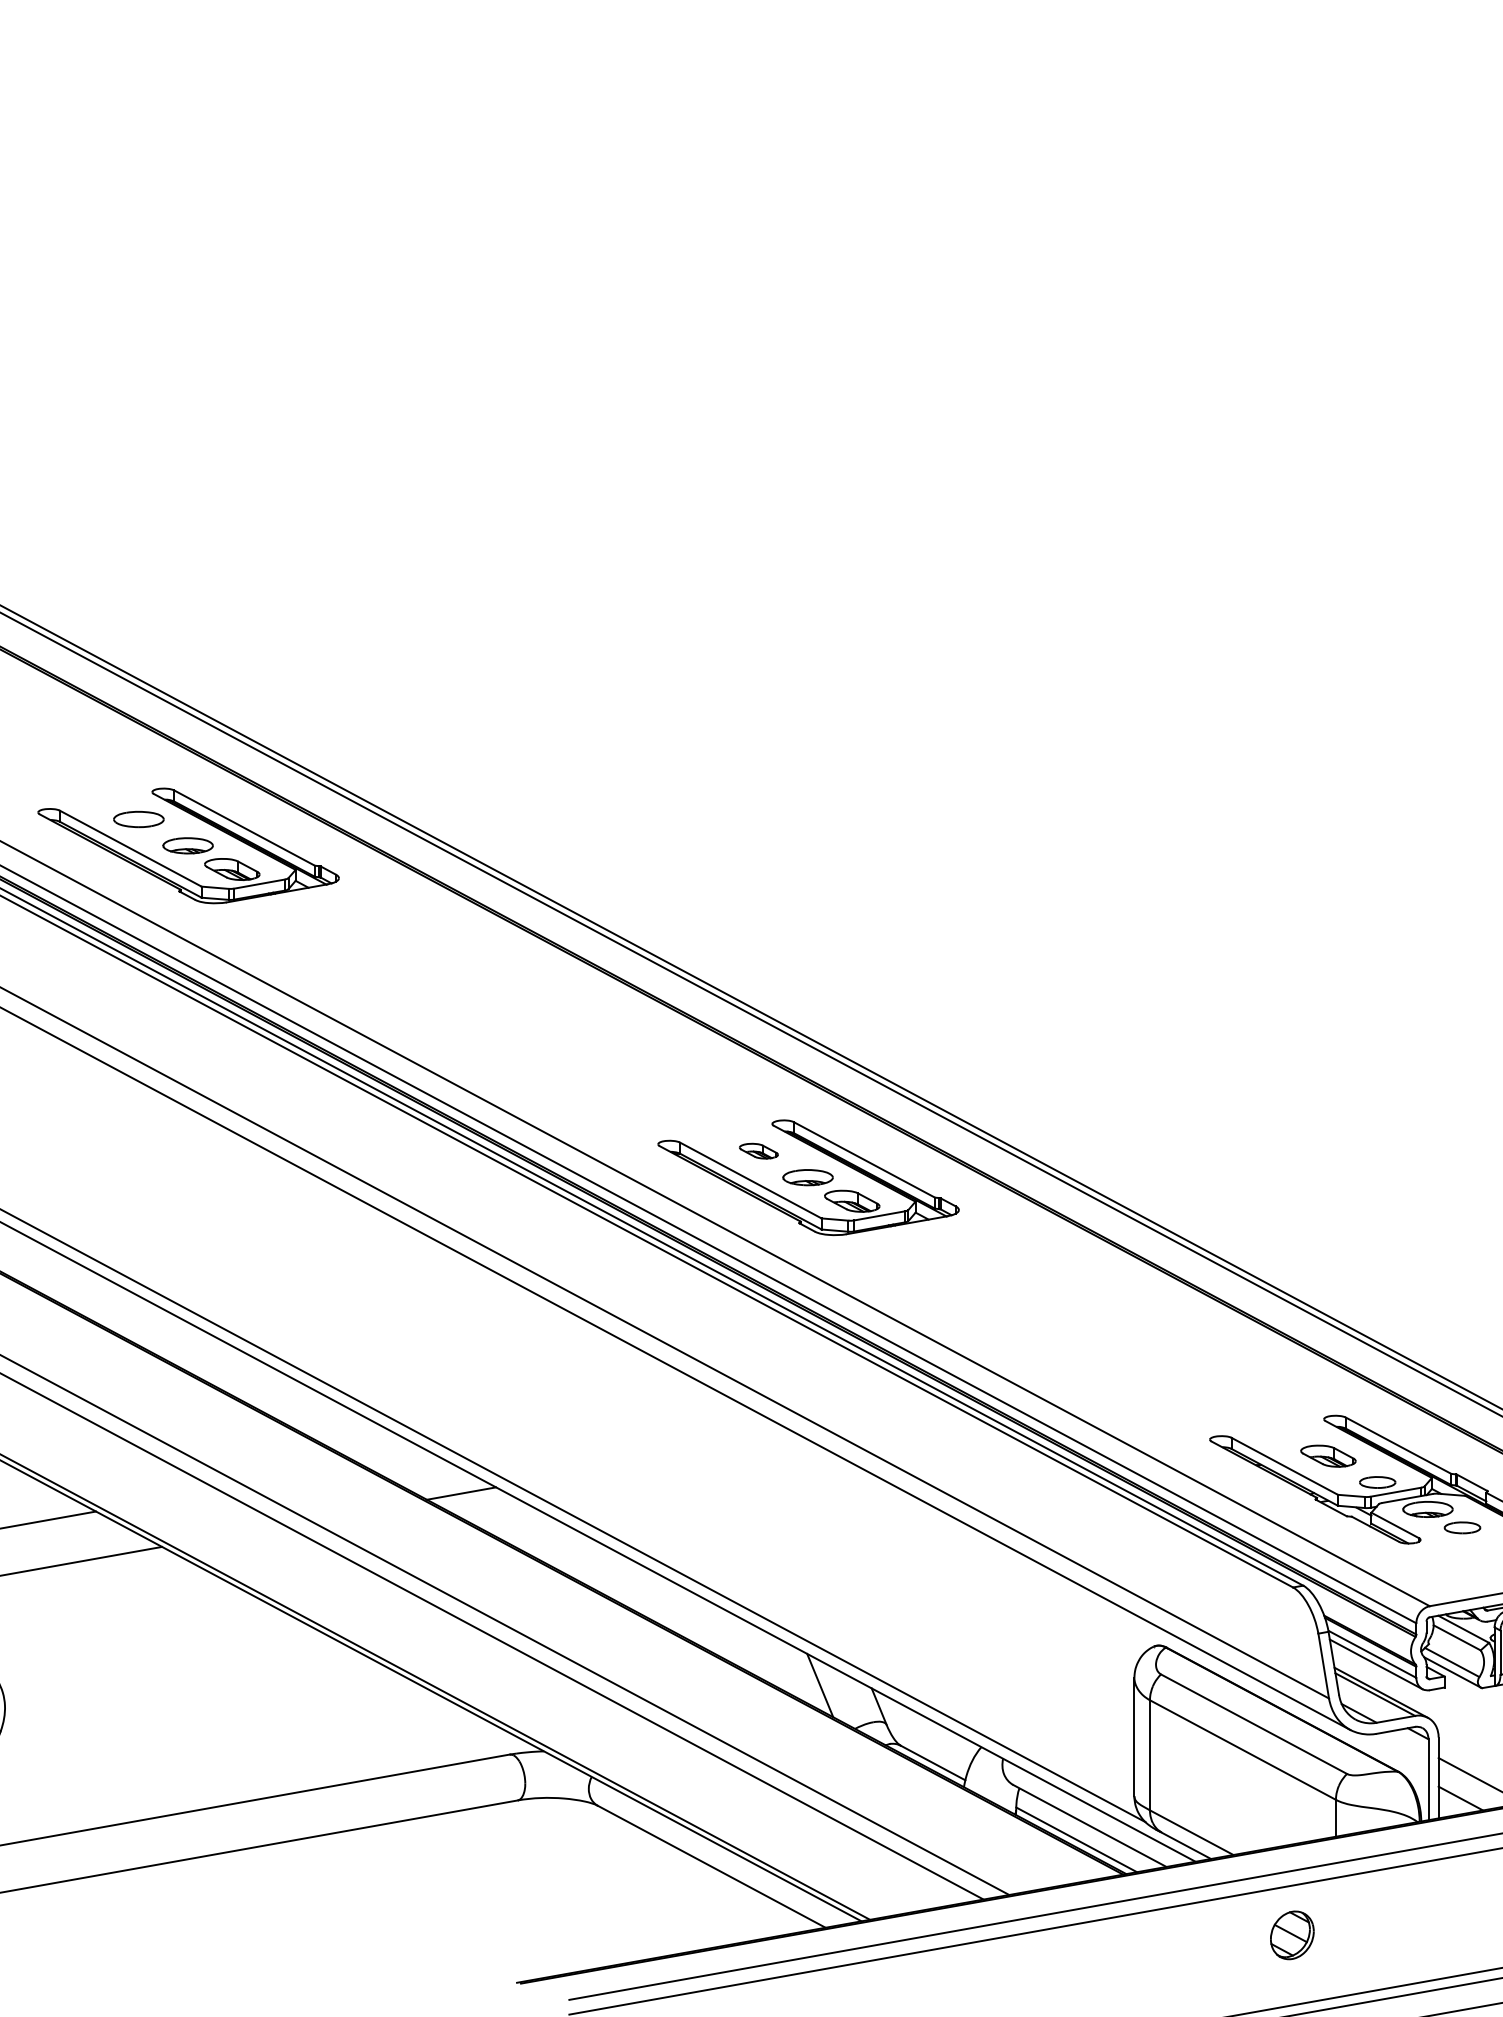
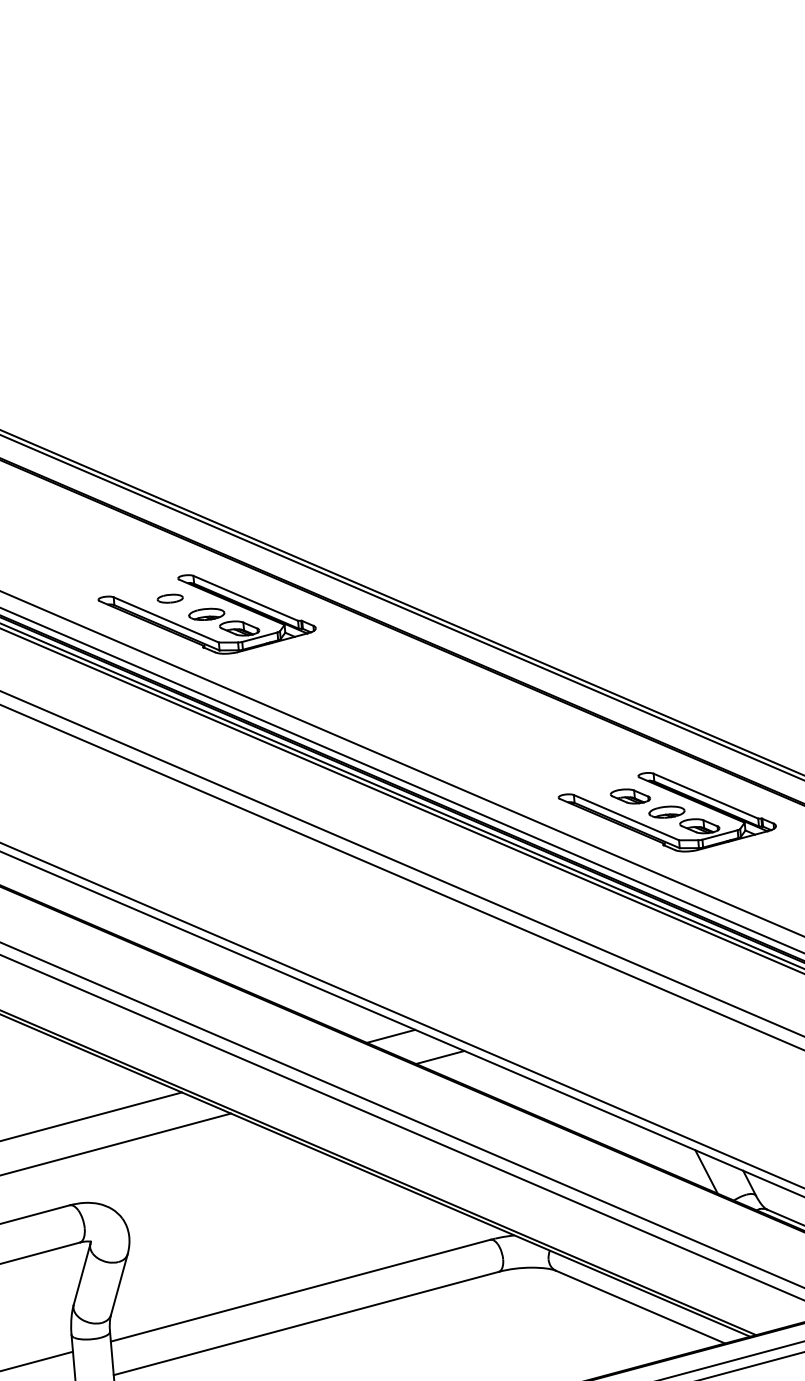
part: (138, 819) -> (170, 598), size x0.71
part: (758, 1150) -> (630, 795), size x1.43
line: (394, 1457) -> (390, 1035), added

